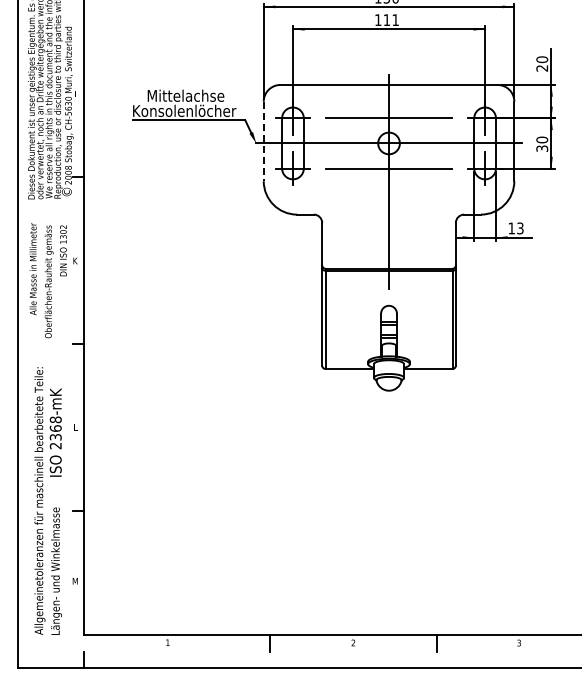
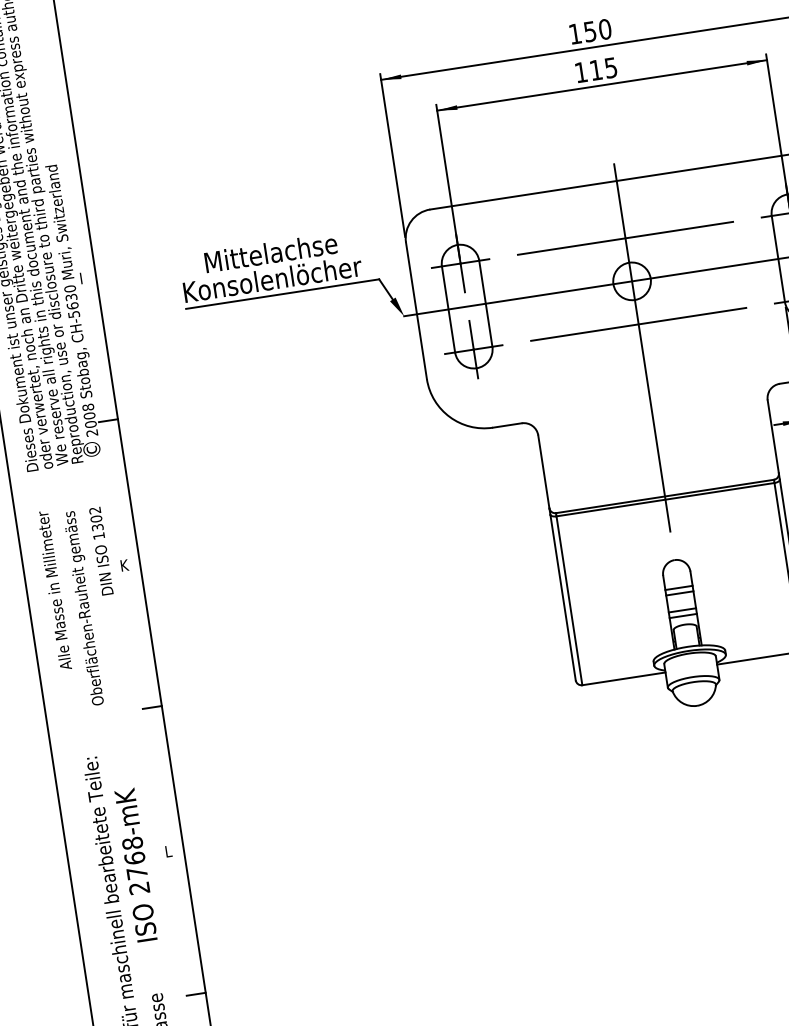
text: (395, 20) -> (610, 68), 111 -> 115
line: (263, 141) -> (416, 311), dashed -> solid
text: (55, 437) -> (136, 873), 2368-mK -> 2768-mK

